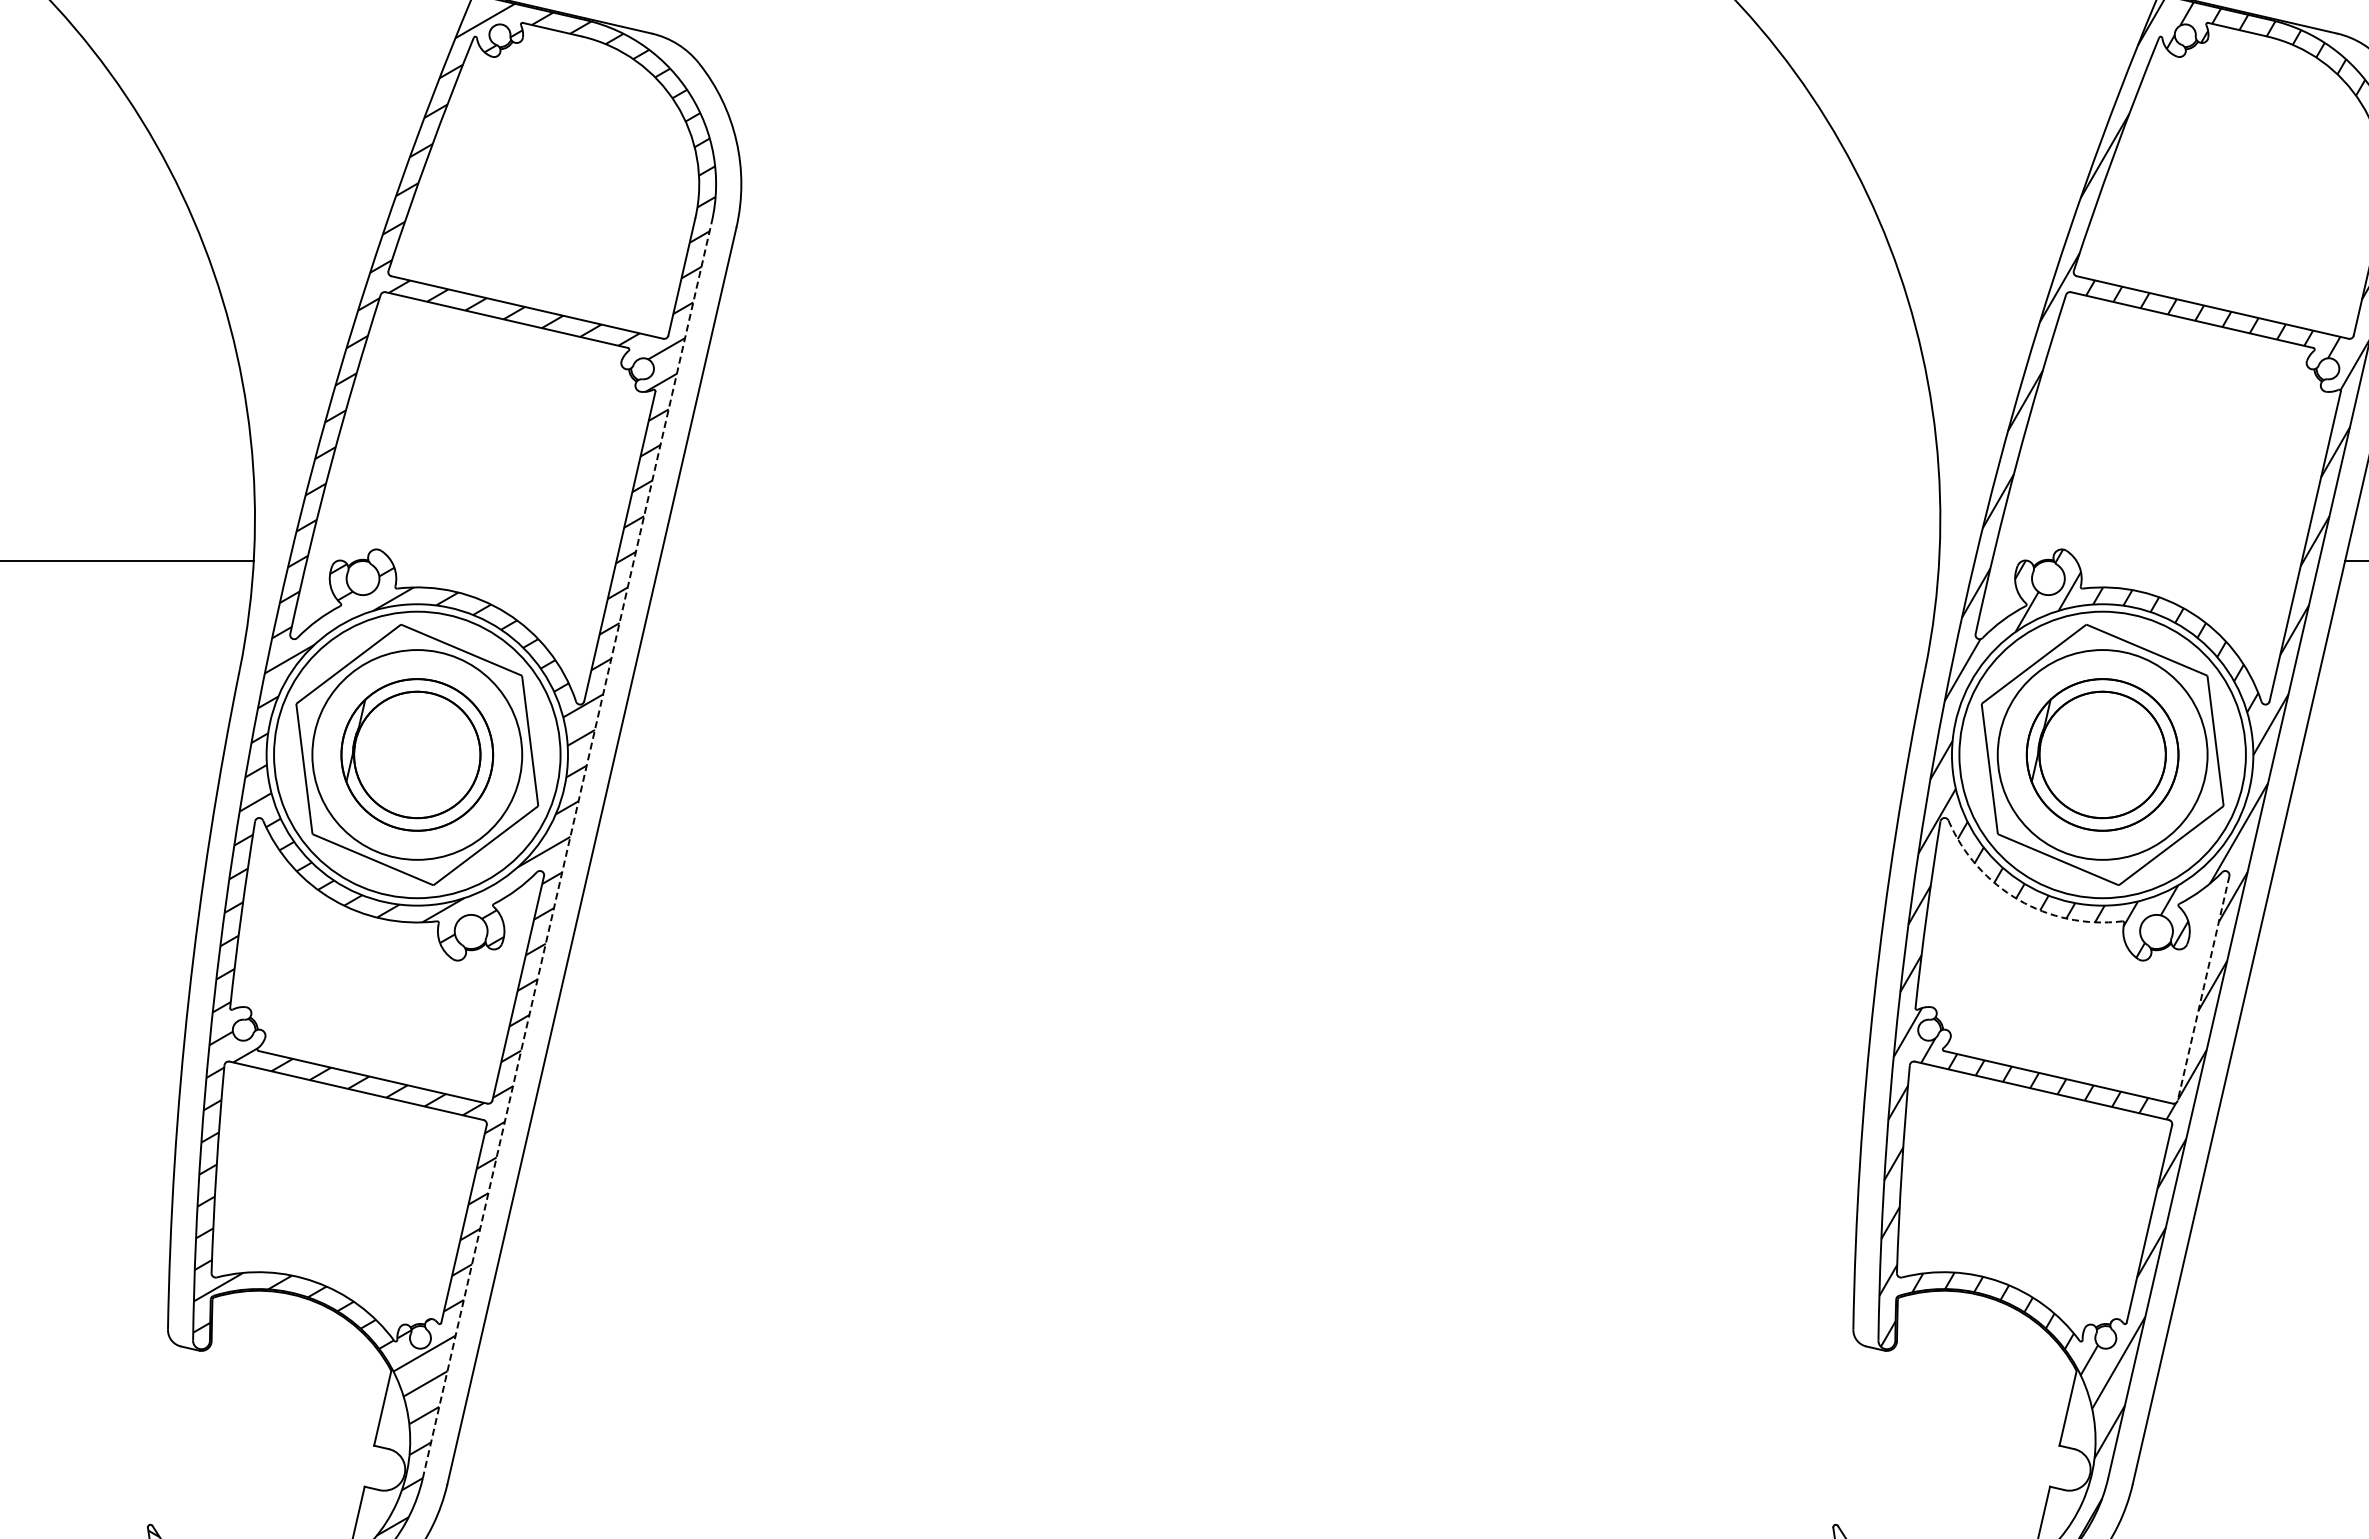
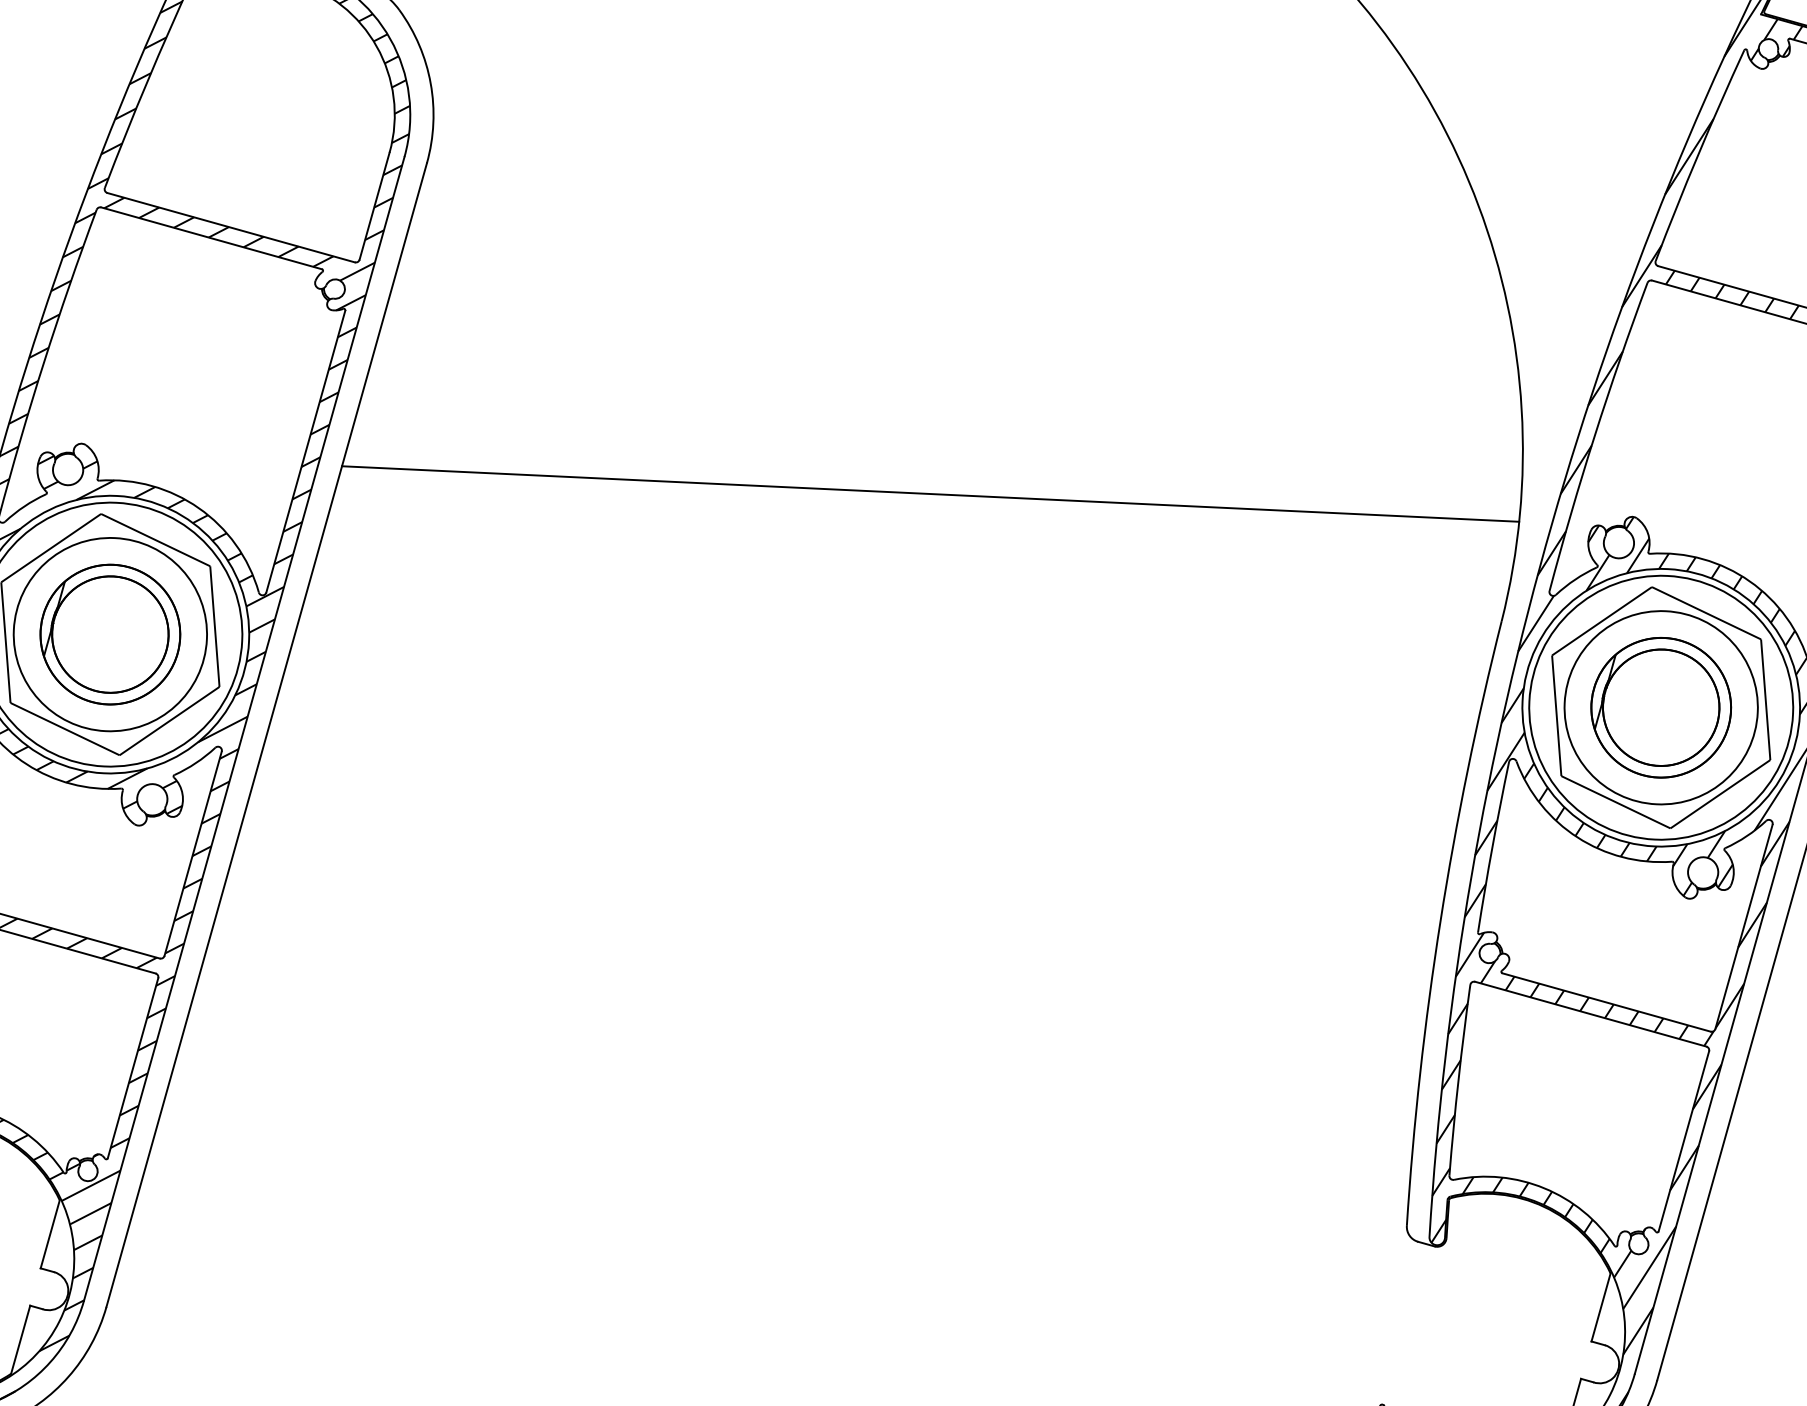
line: (1299, 560) -> (930, 493), added
line: (567, 850) -> (244, 729), dashed -> solid
arc: (2018, 899) -> (1577, 837), dashed -> solid
line: (2203, 988) -> (1743, 927), dashed -> solid

